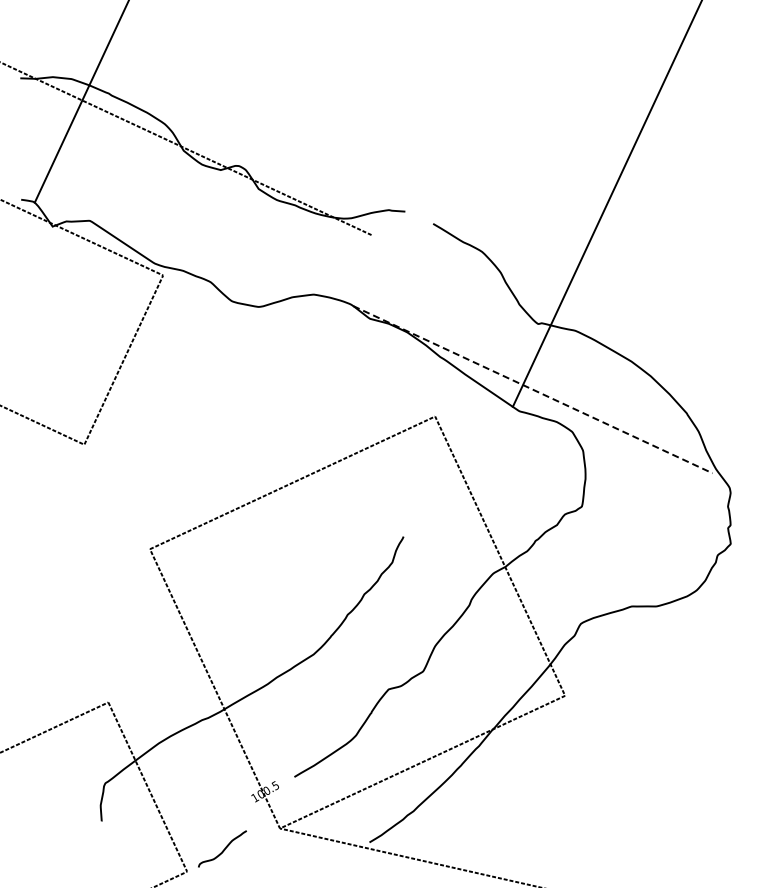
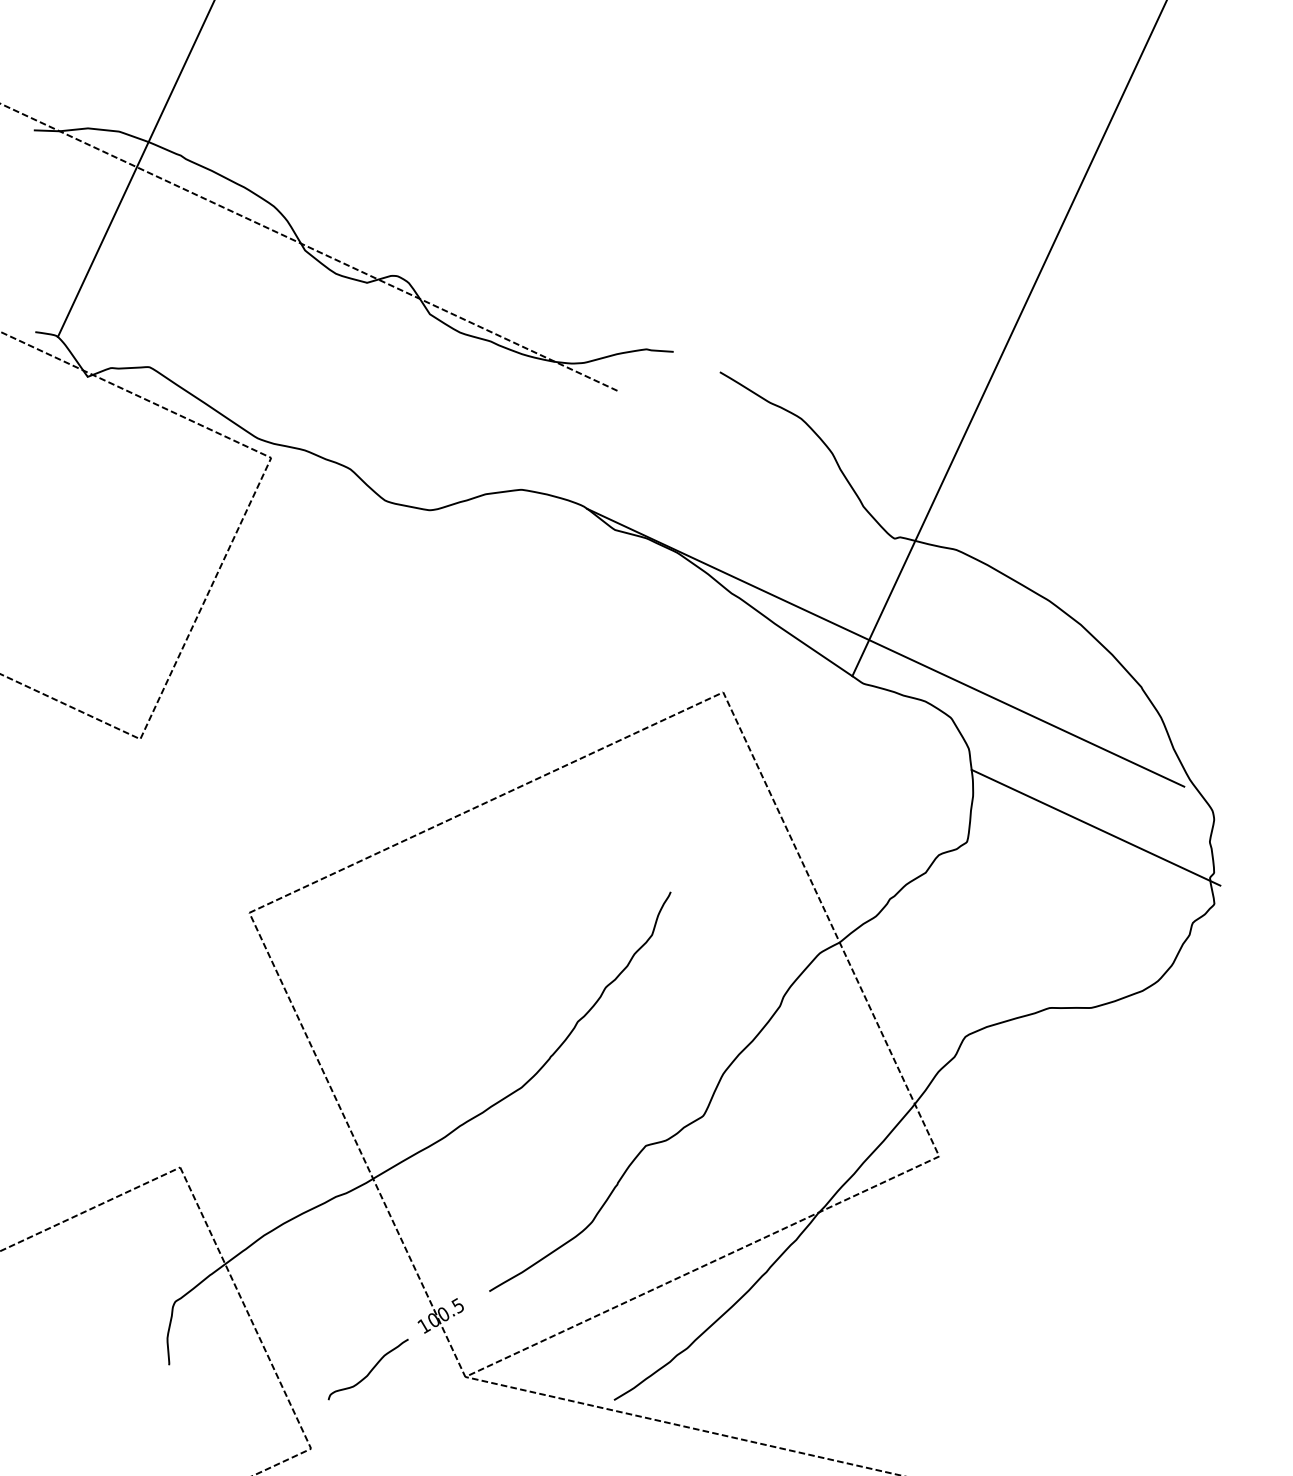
line: (533, 389) -> (886, 647), dashed -> solid
line: (659, 497) -> (1095, 826), added
curve: (223, 849) -> (369, 1370), moved

